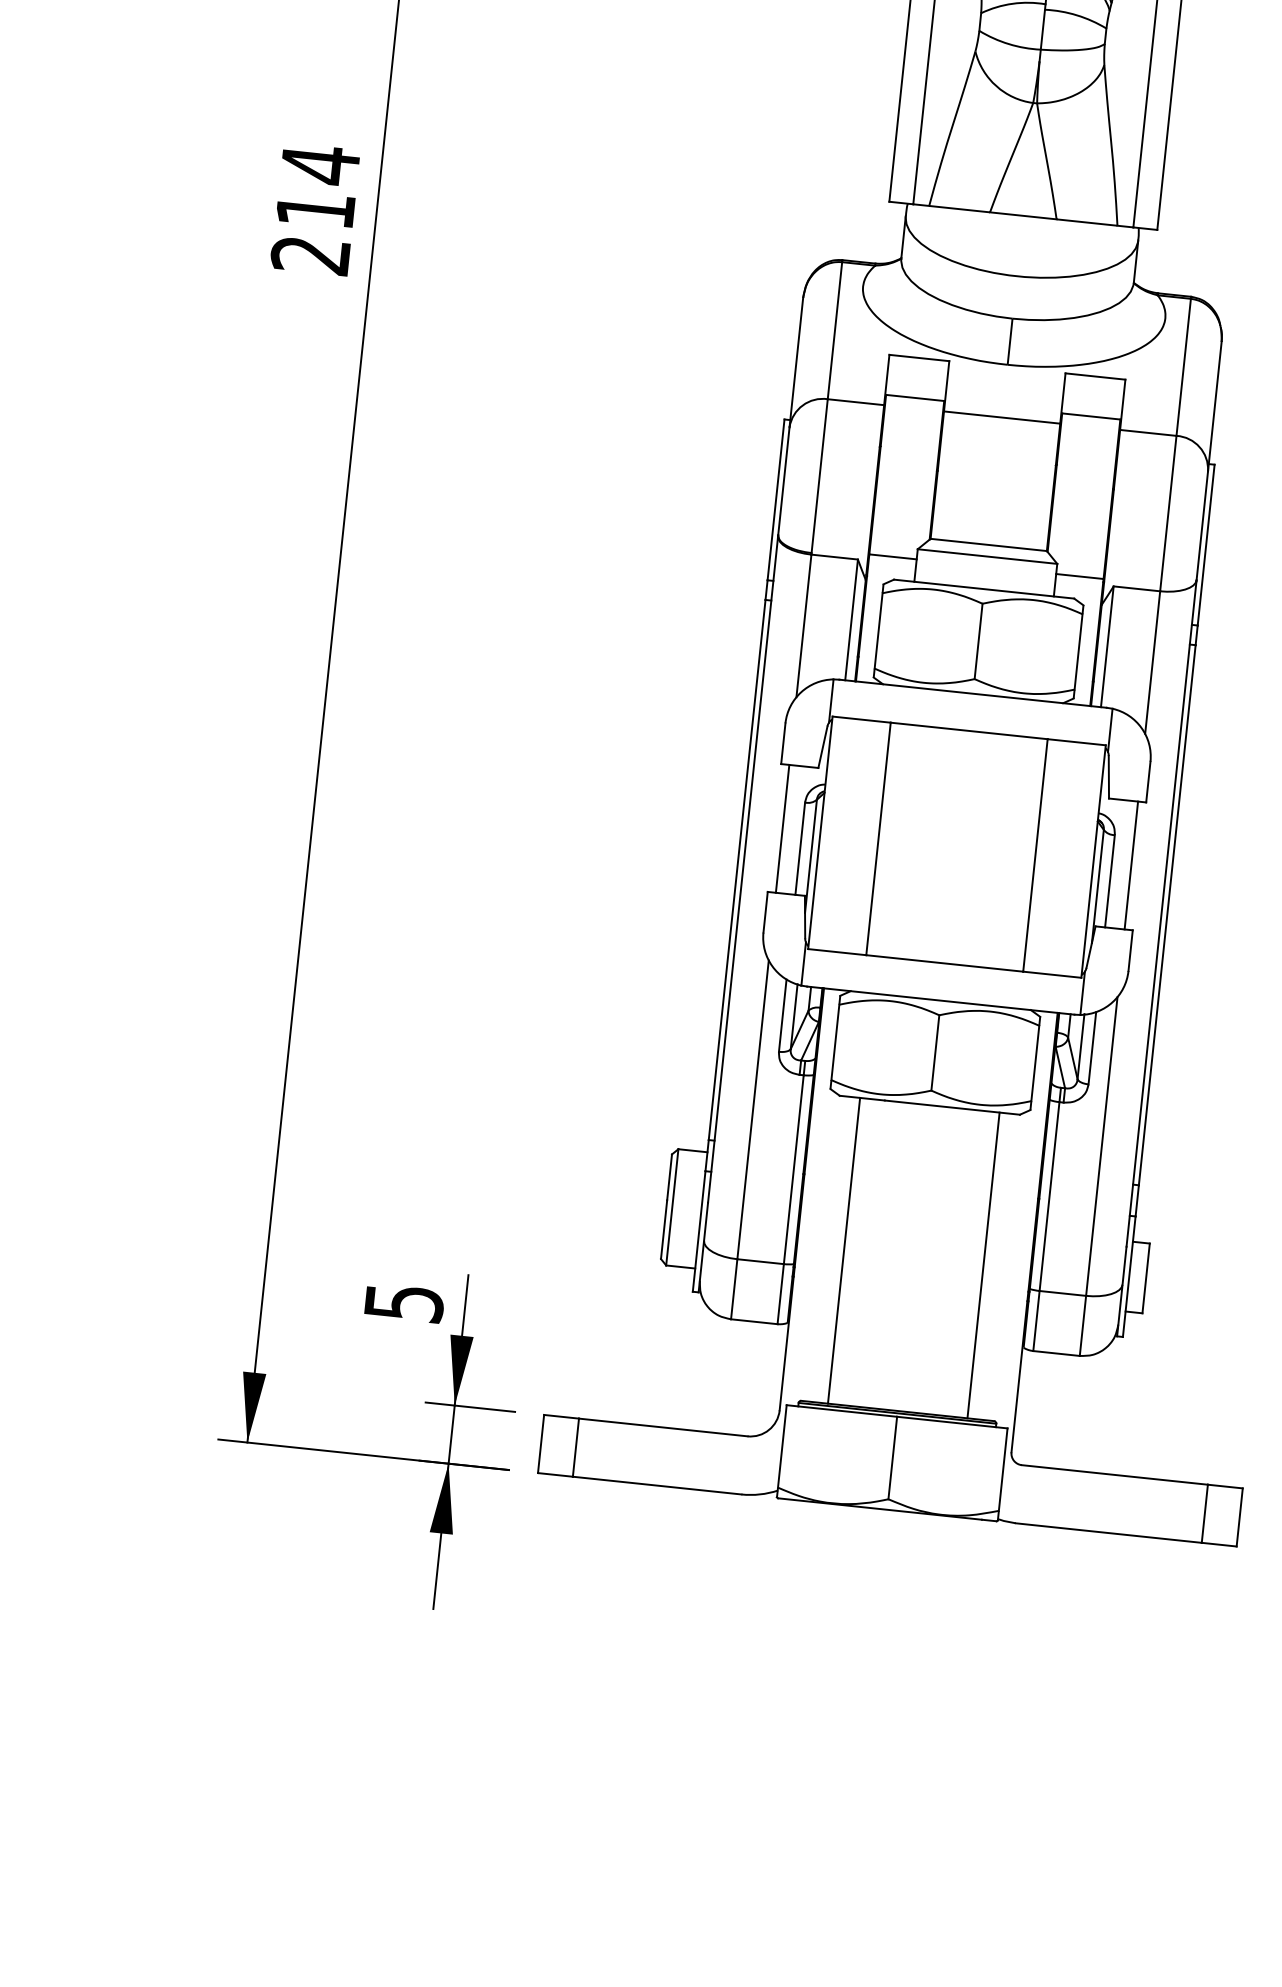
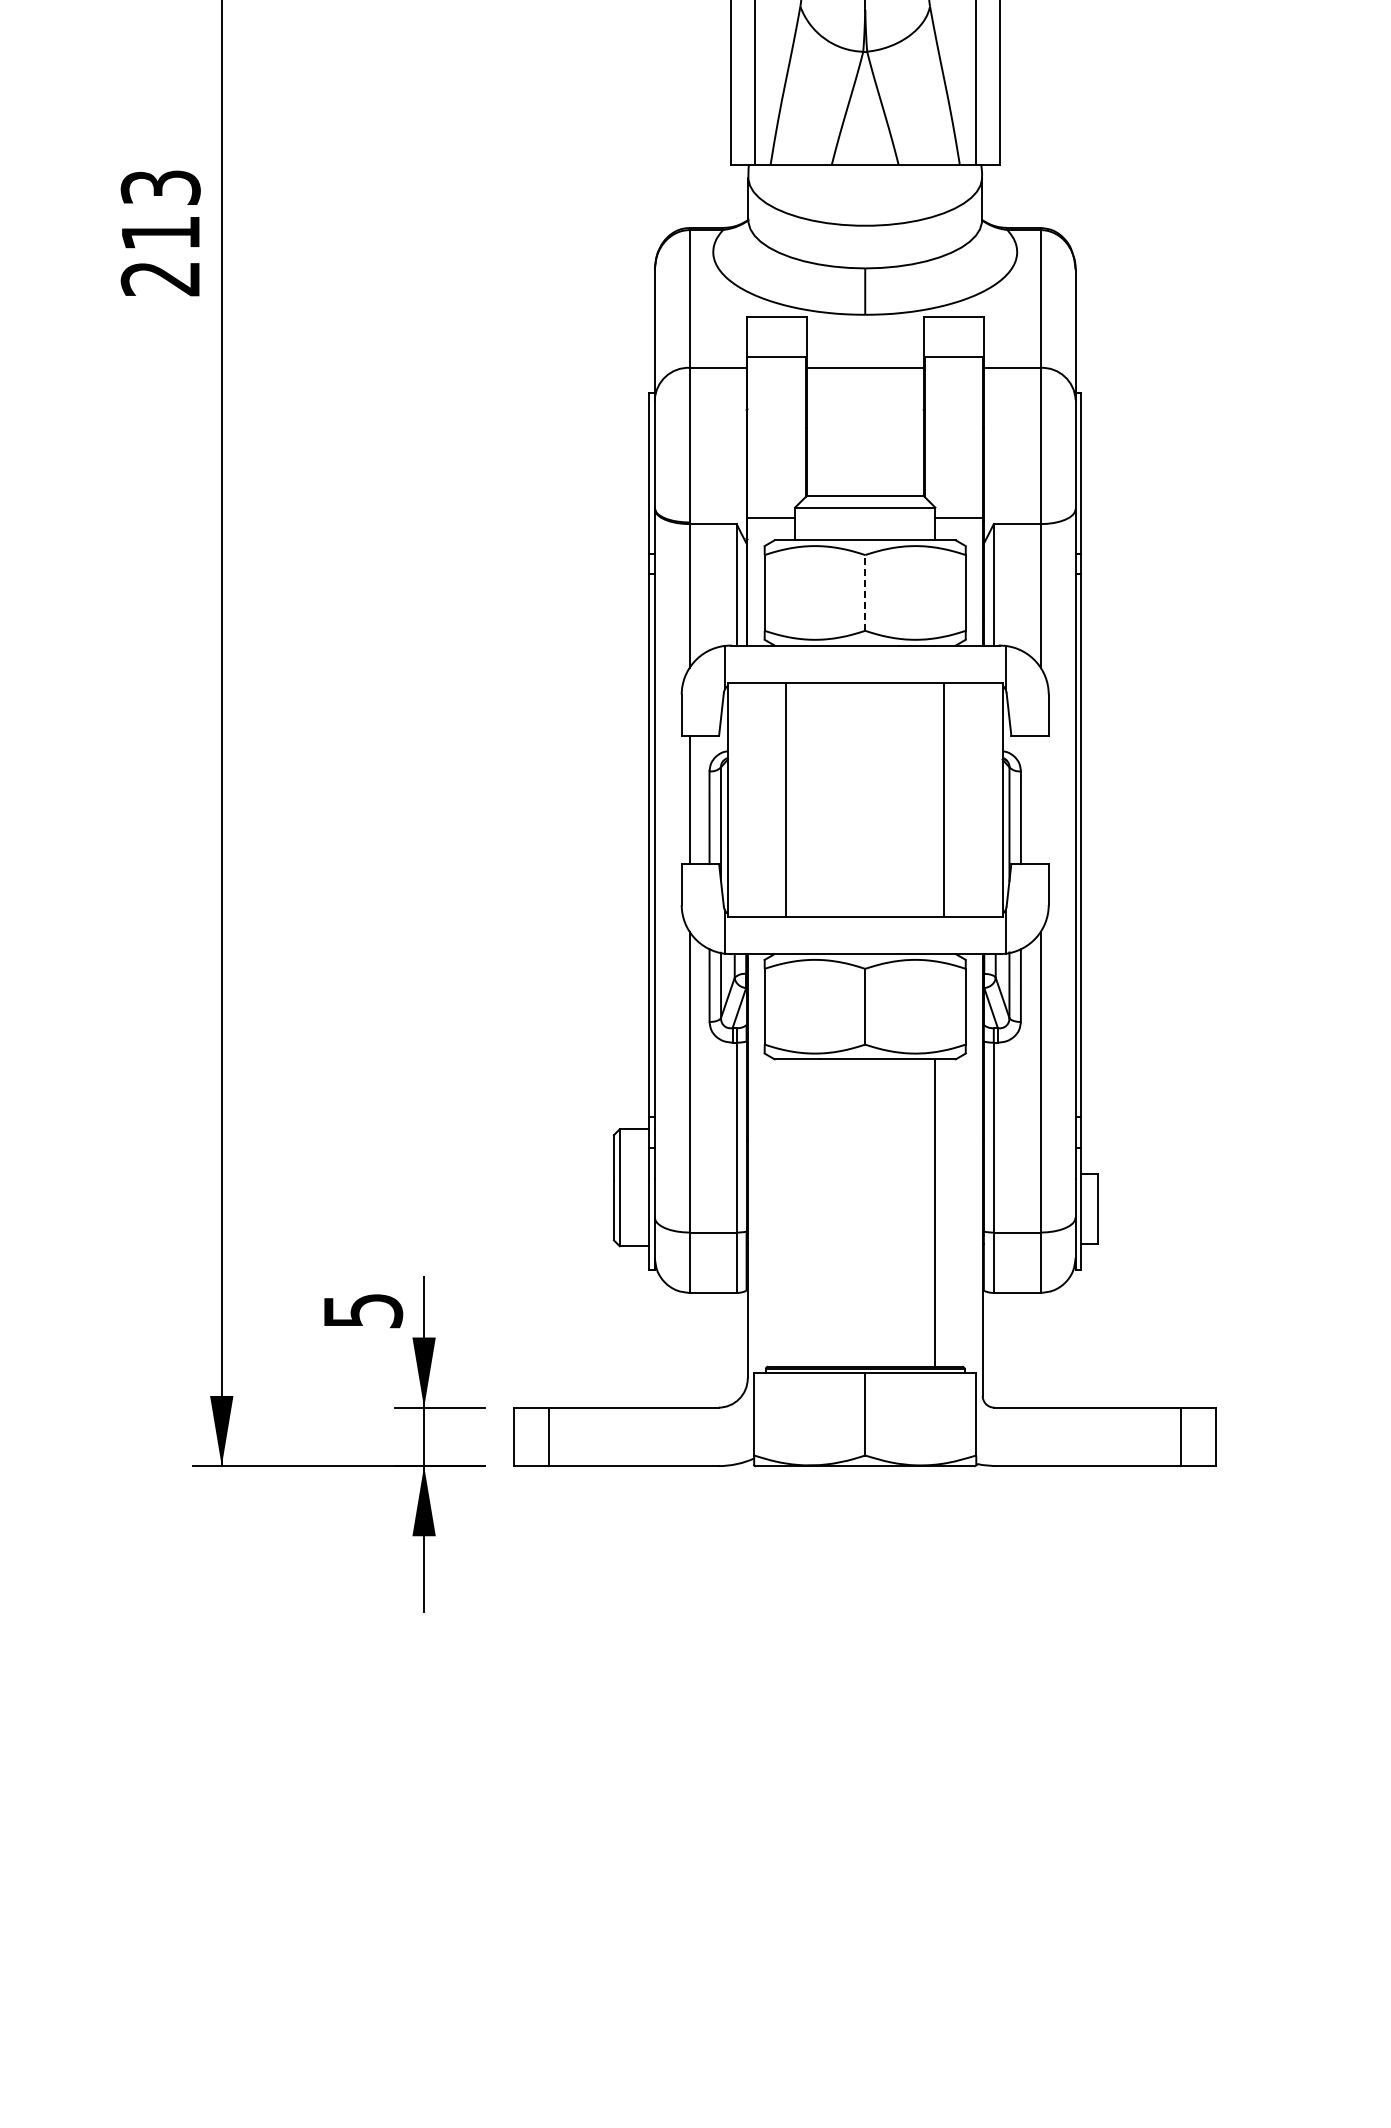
text: (320, 164) -> (160, 187), 214 -> 213
line: (978, 641) -> (865, 592), solid -> dashed
line: (1131, 865) -> (1040, 799), removed
line: (844, 1250) -> (795, 1212), removed

